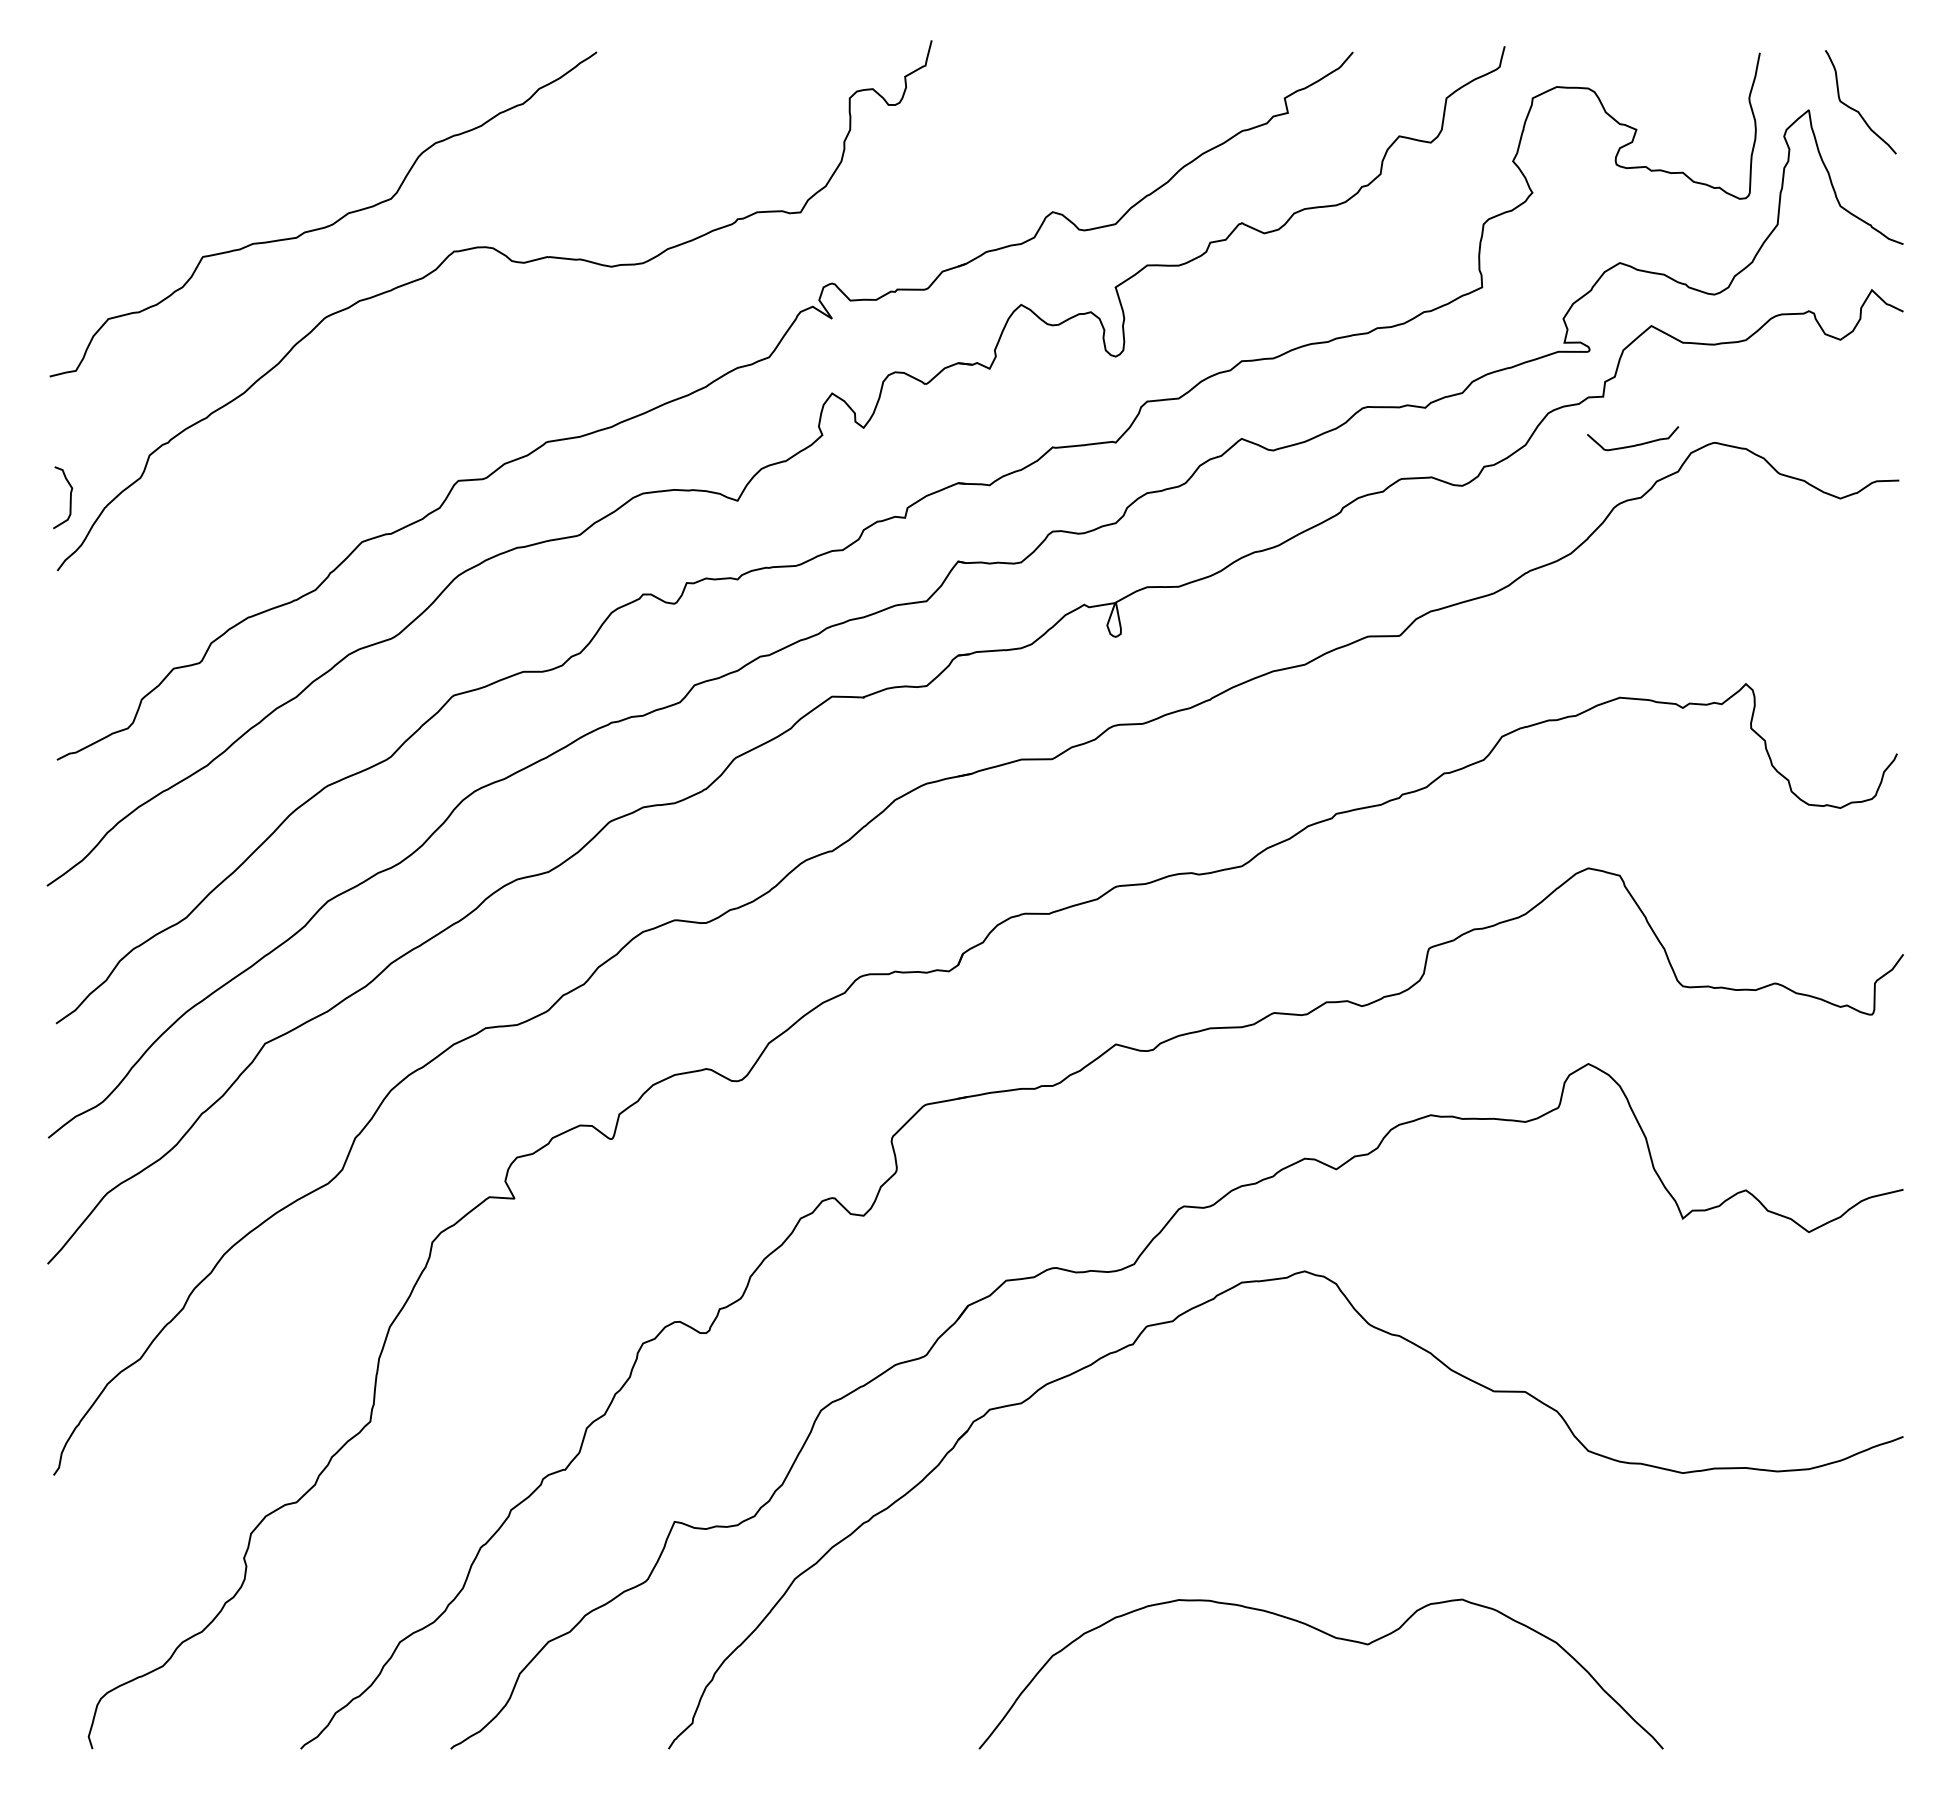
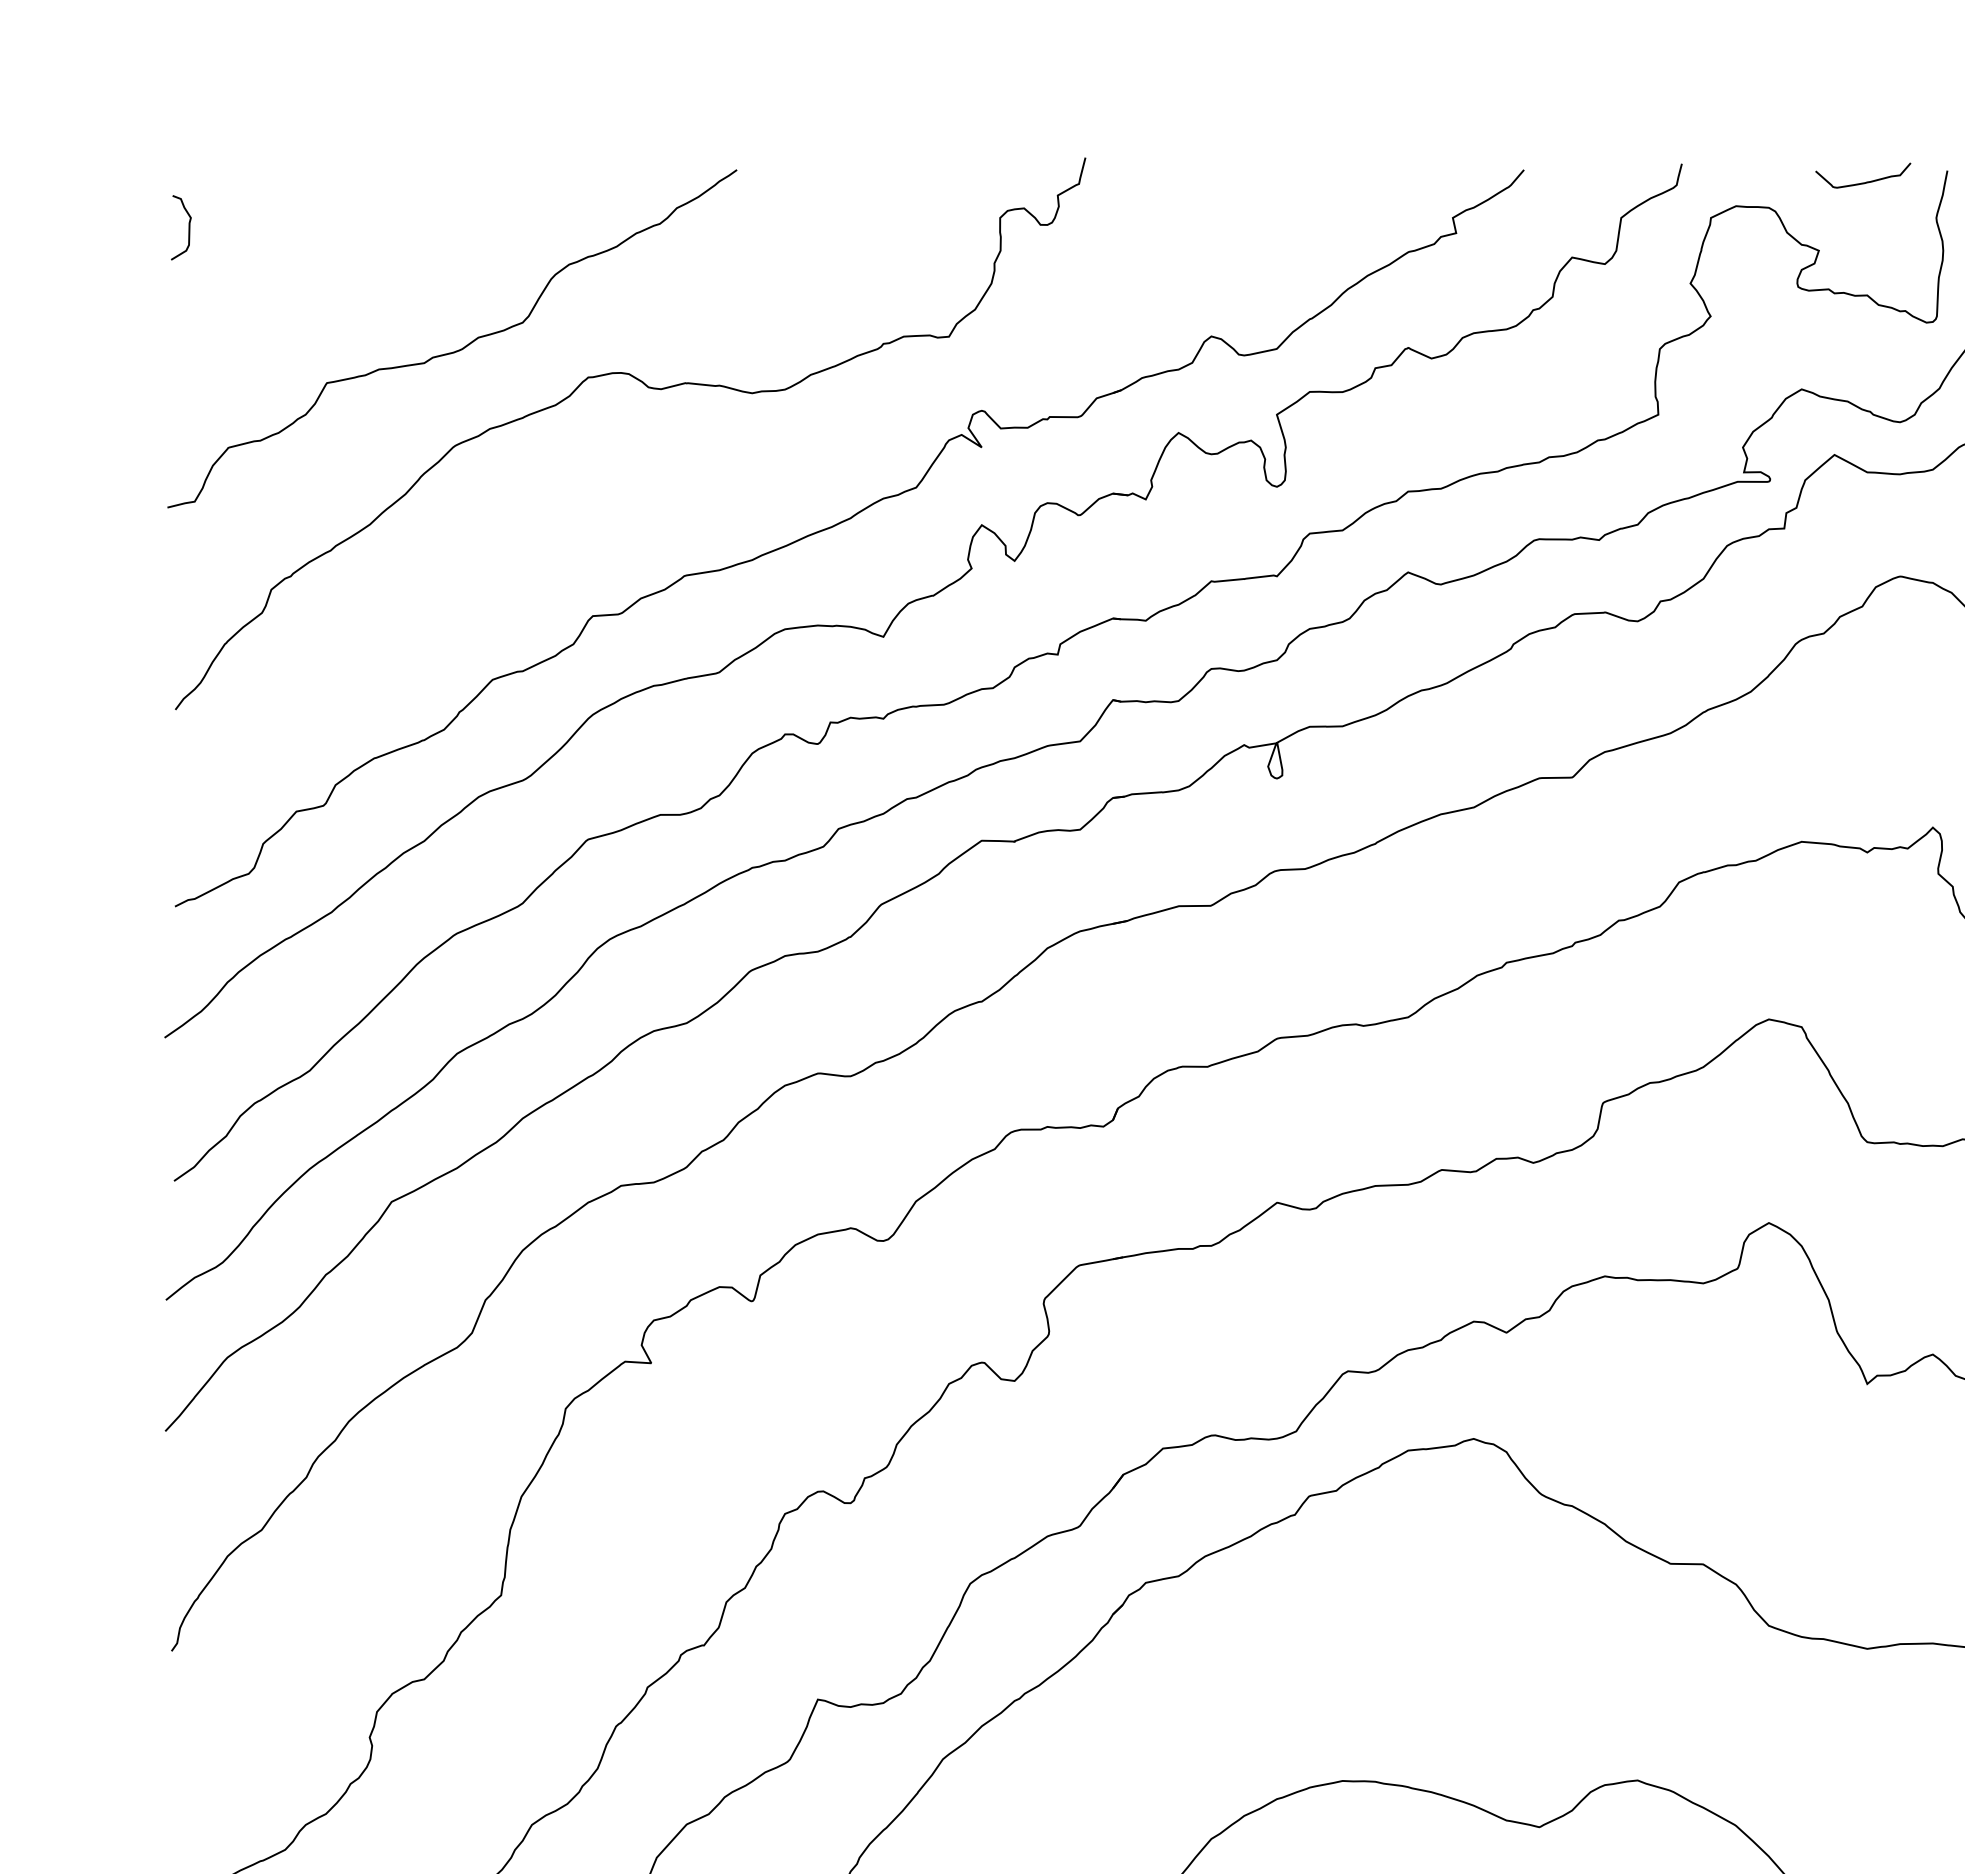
curve: (1635, 444) -> (1865, 181), moved
curve: (69, 499) -> (188, 229), moved

